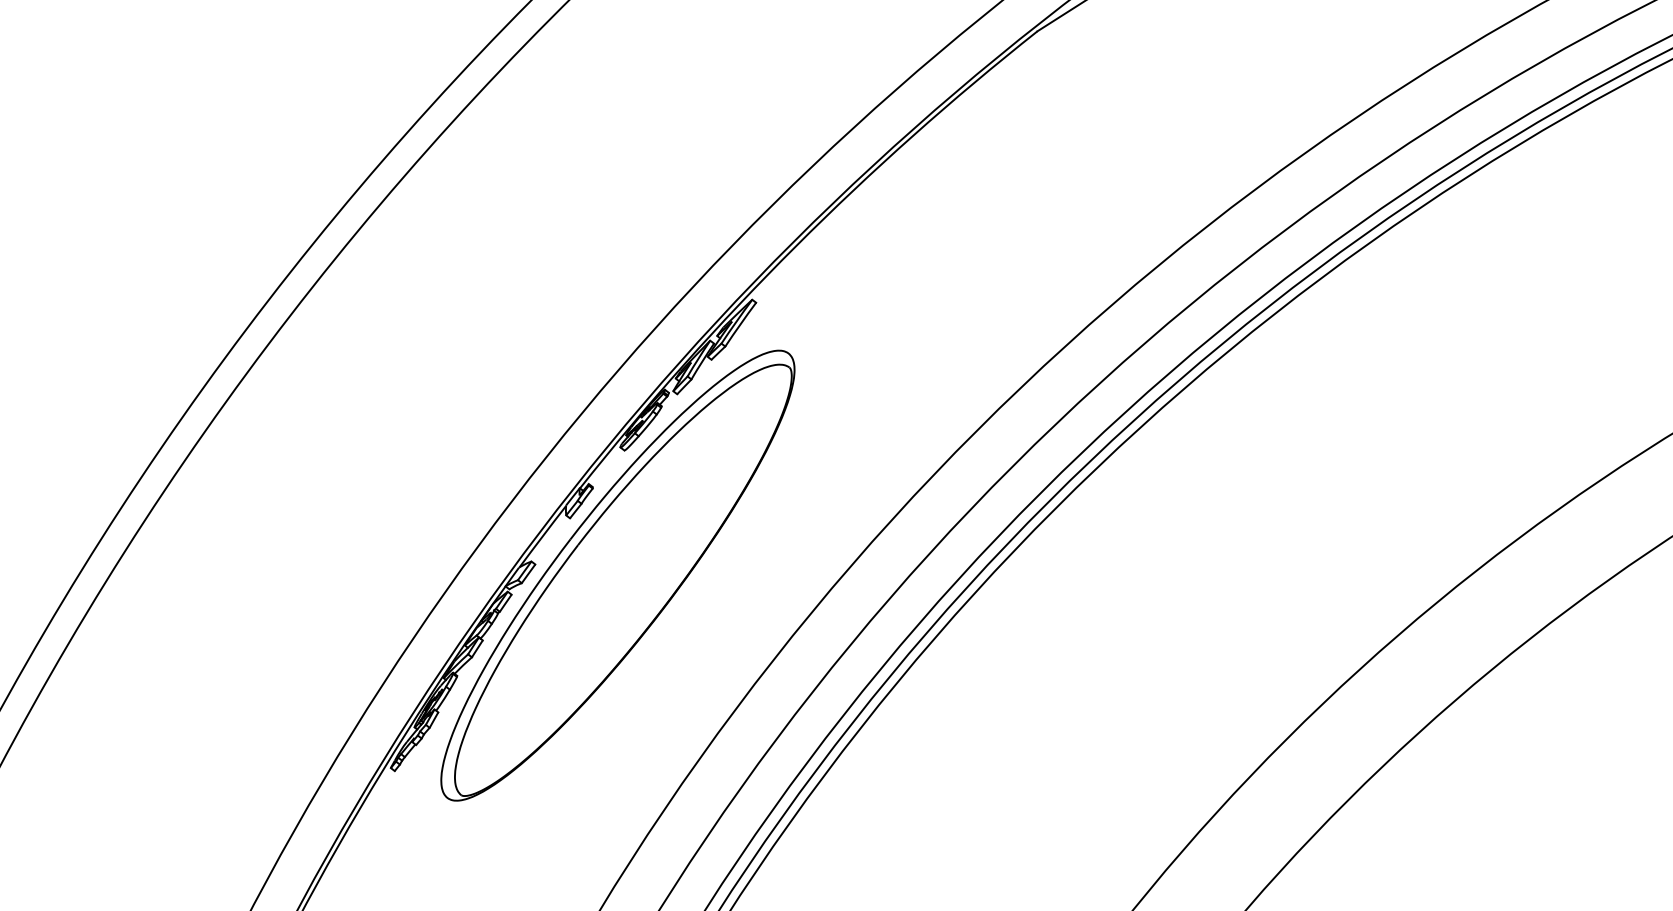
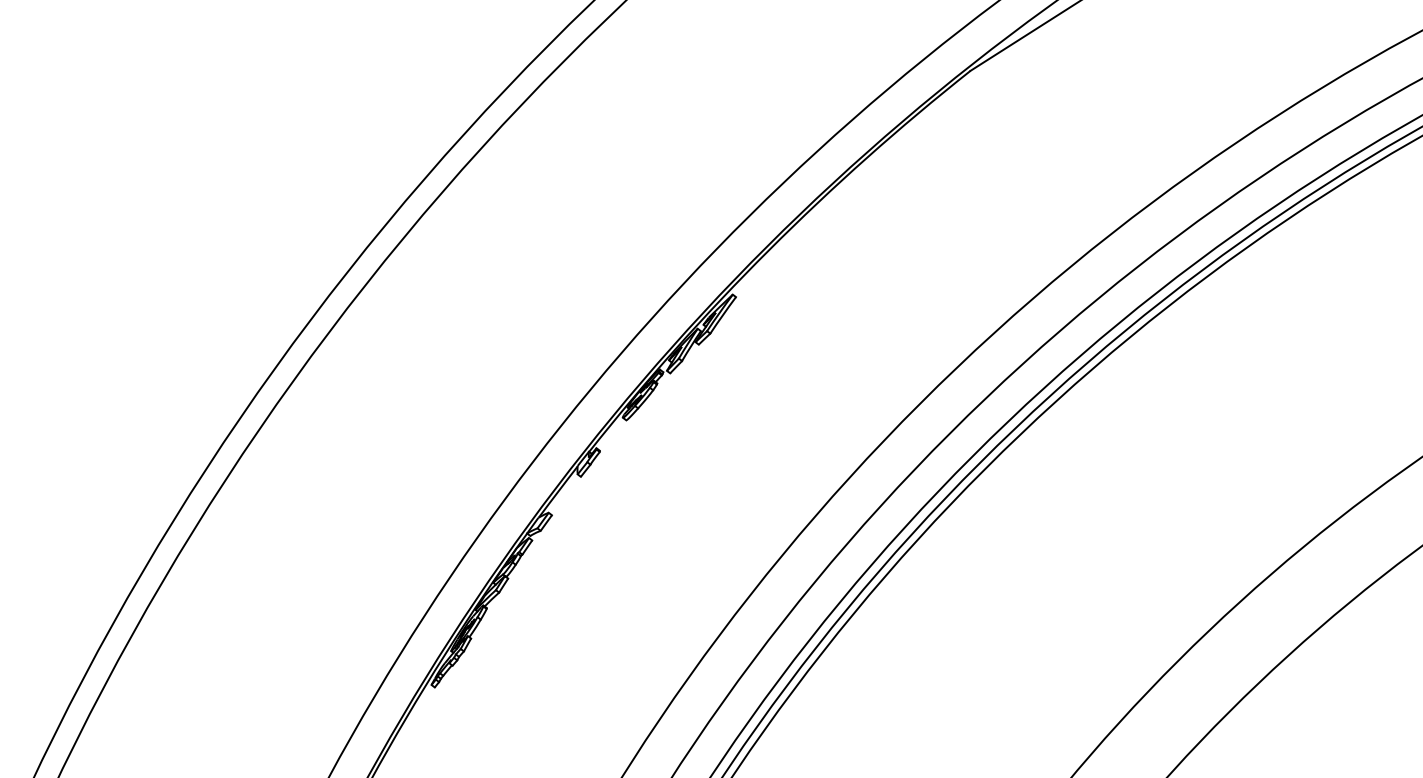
part: (617, 575) -> (620, 524), removed

